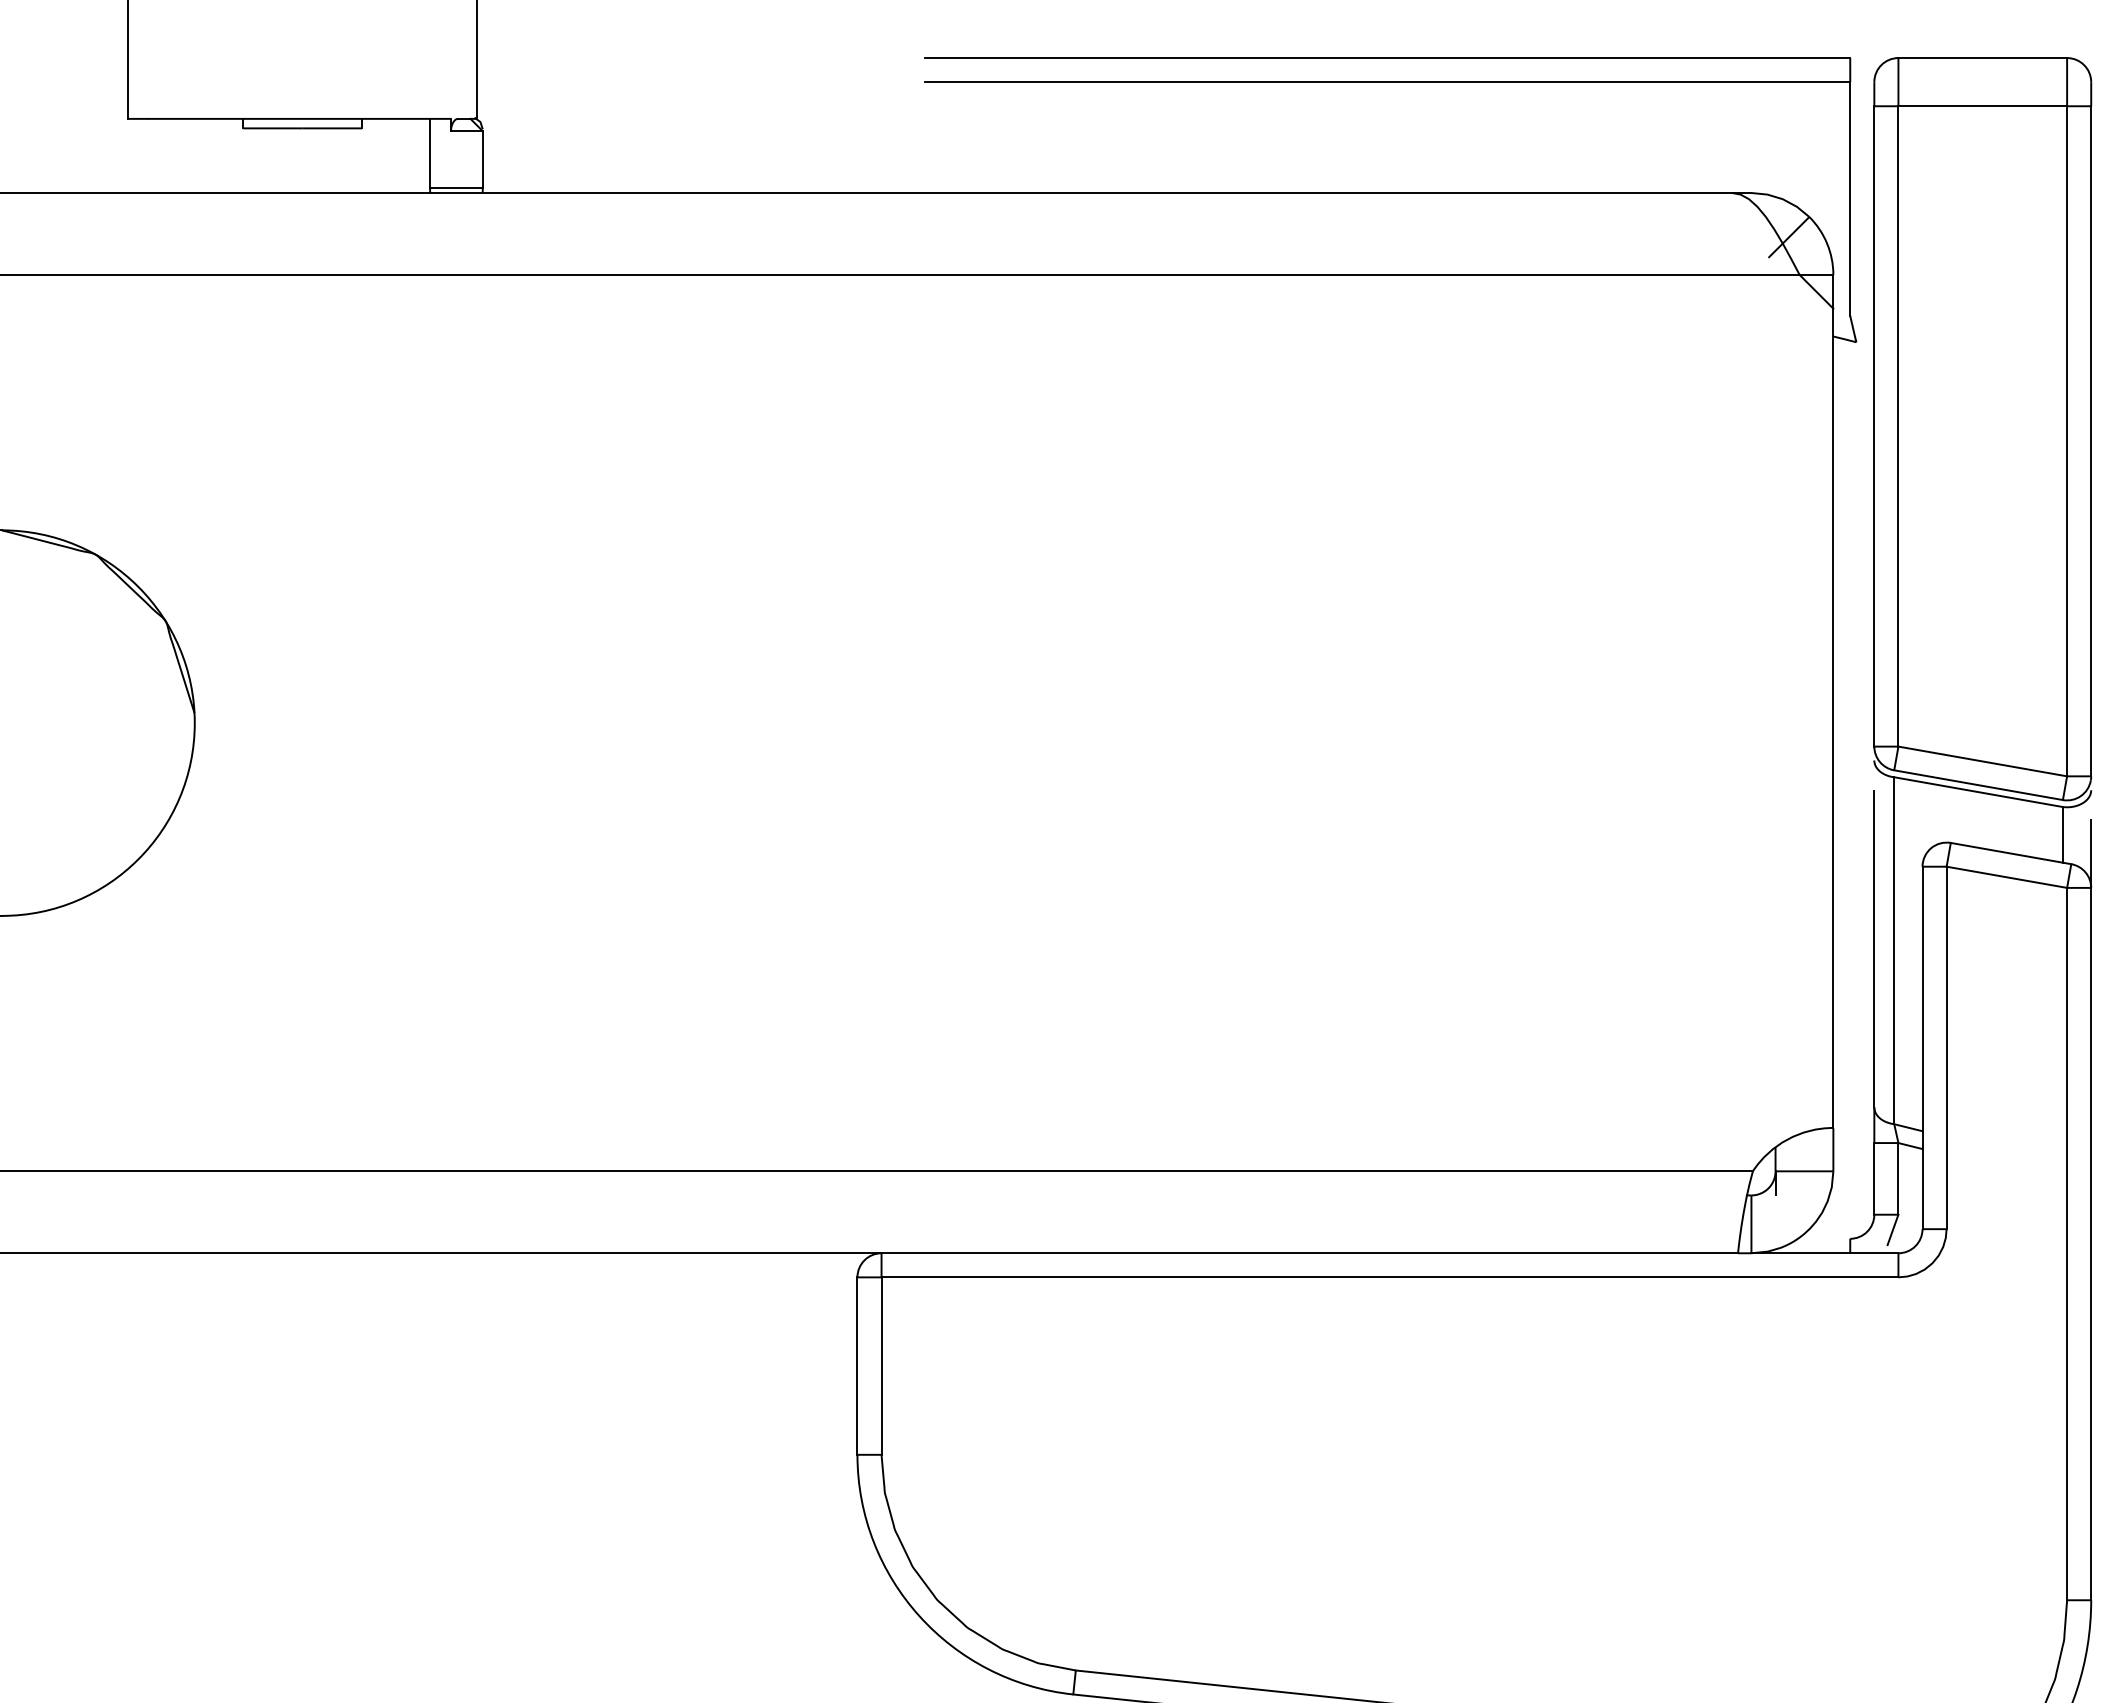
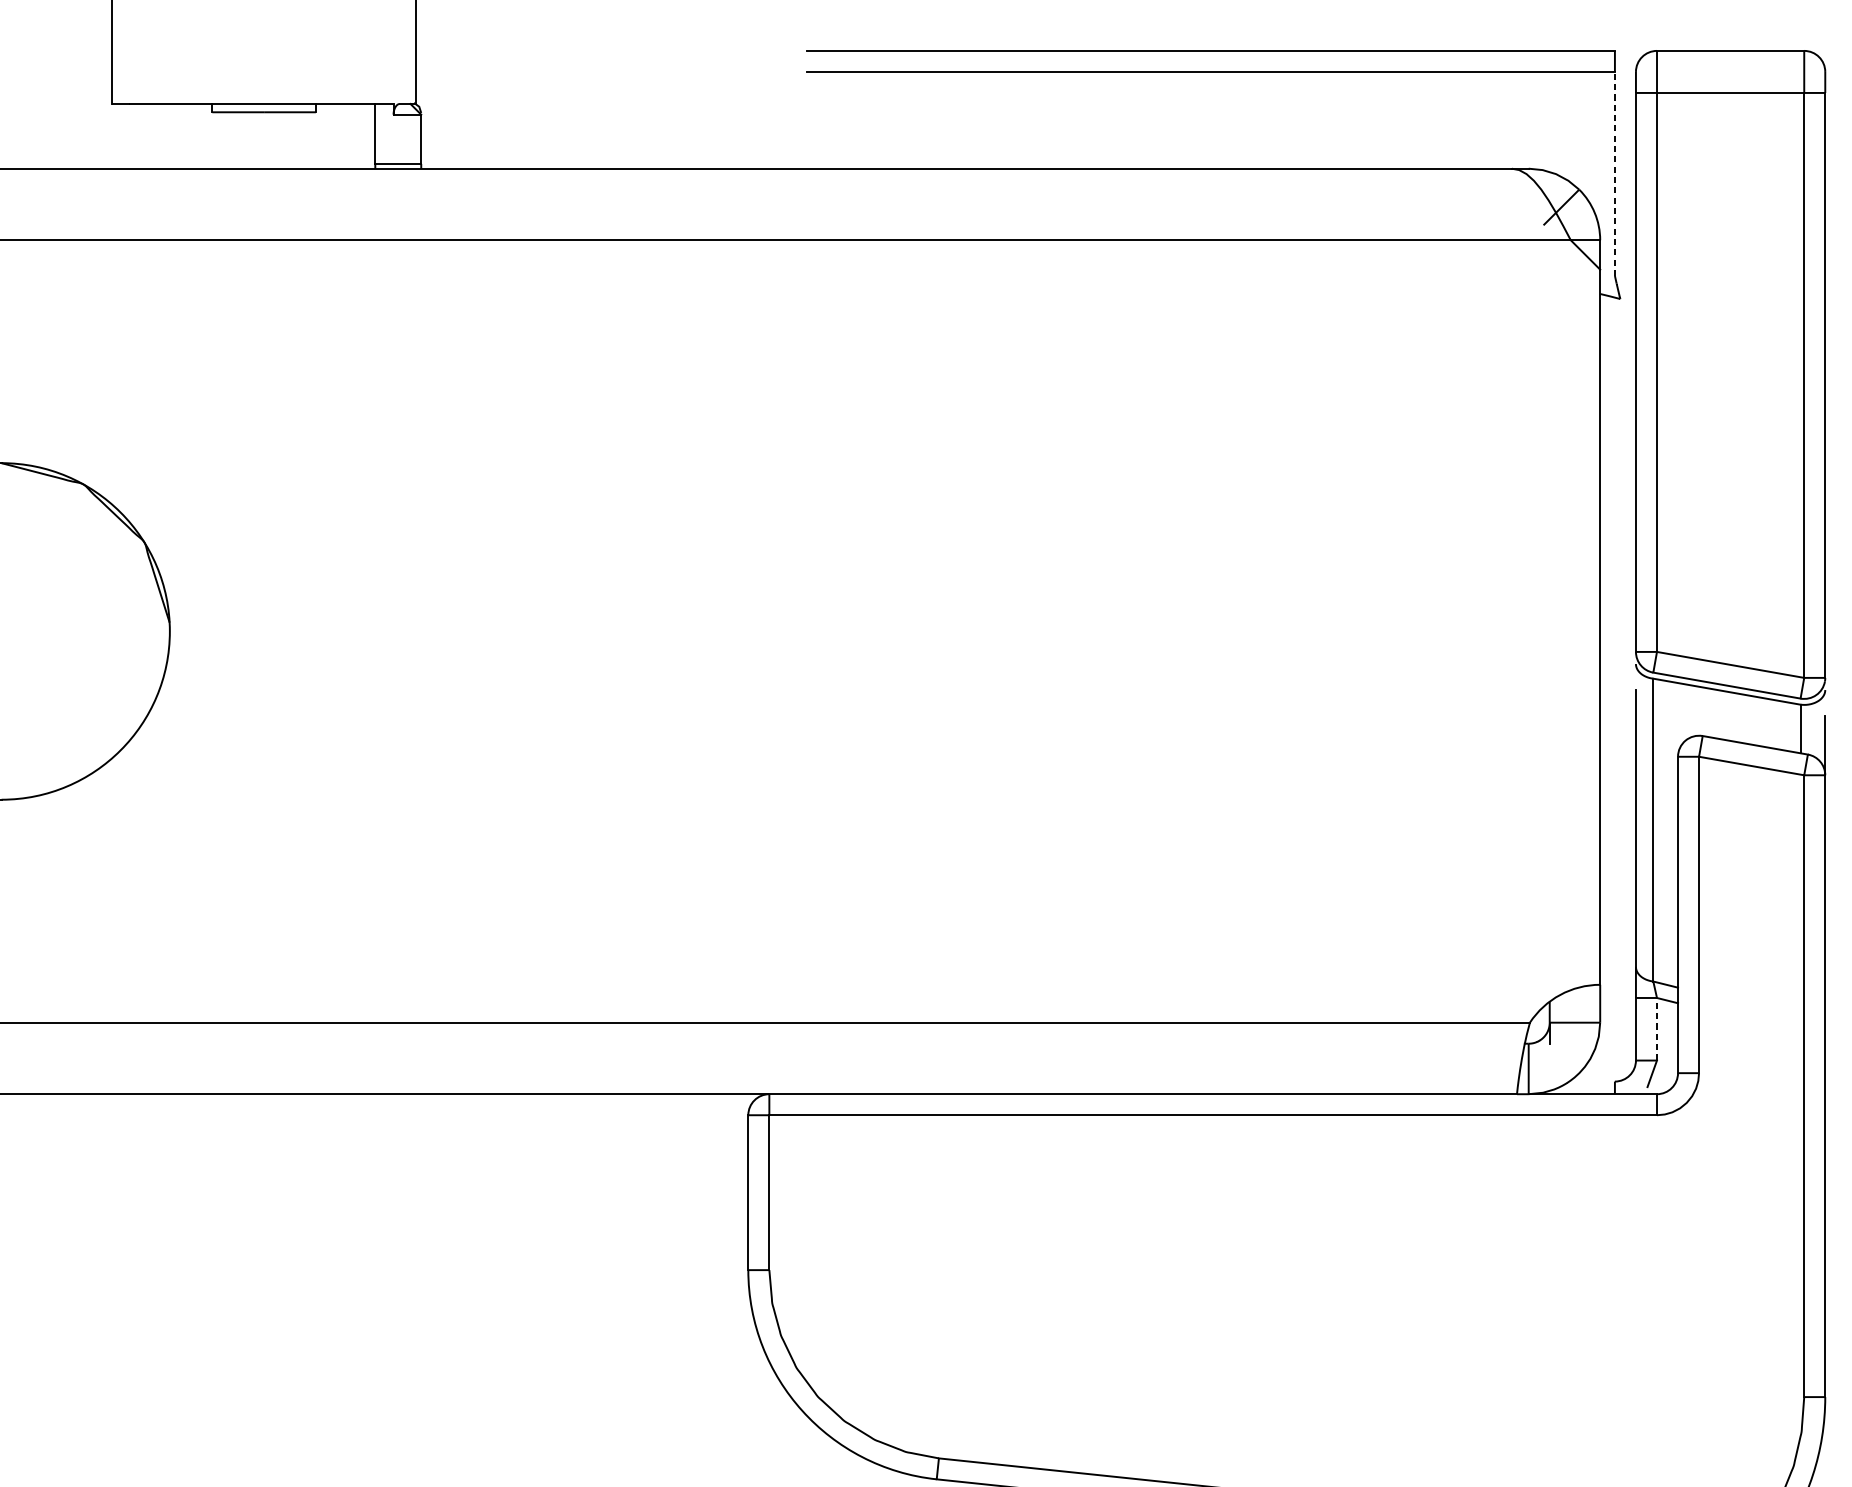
line: (1850, 199) -> (1615, 174), solid -> dashed
line: (1898, 1178) -> (1657, 1028), solid -> dashed

